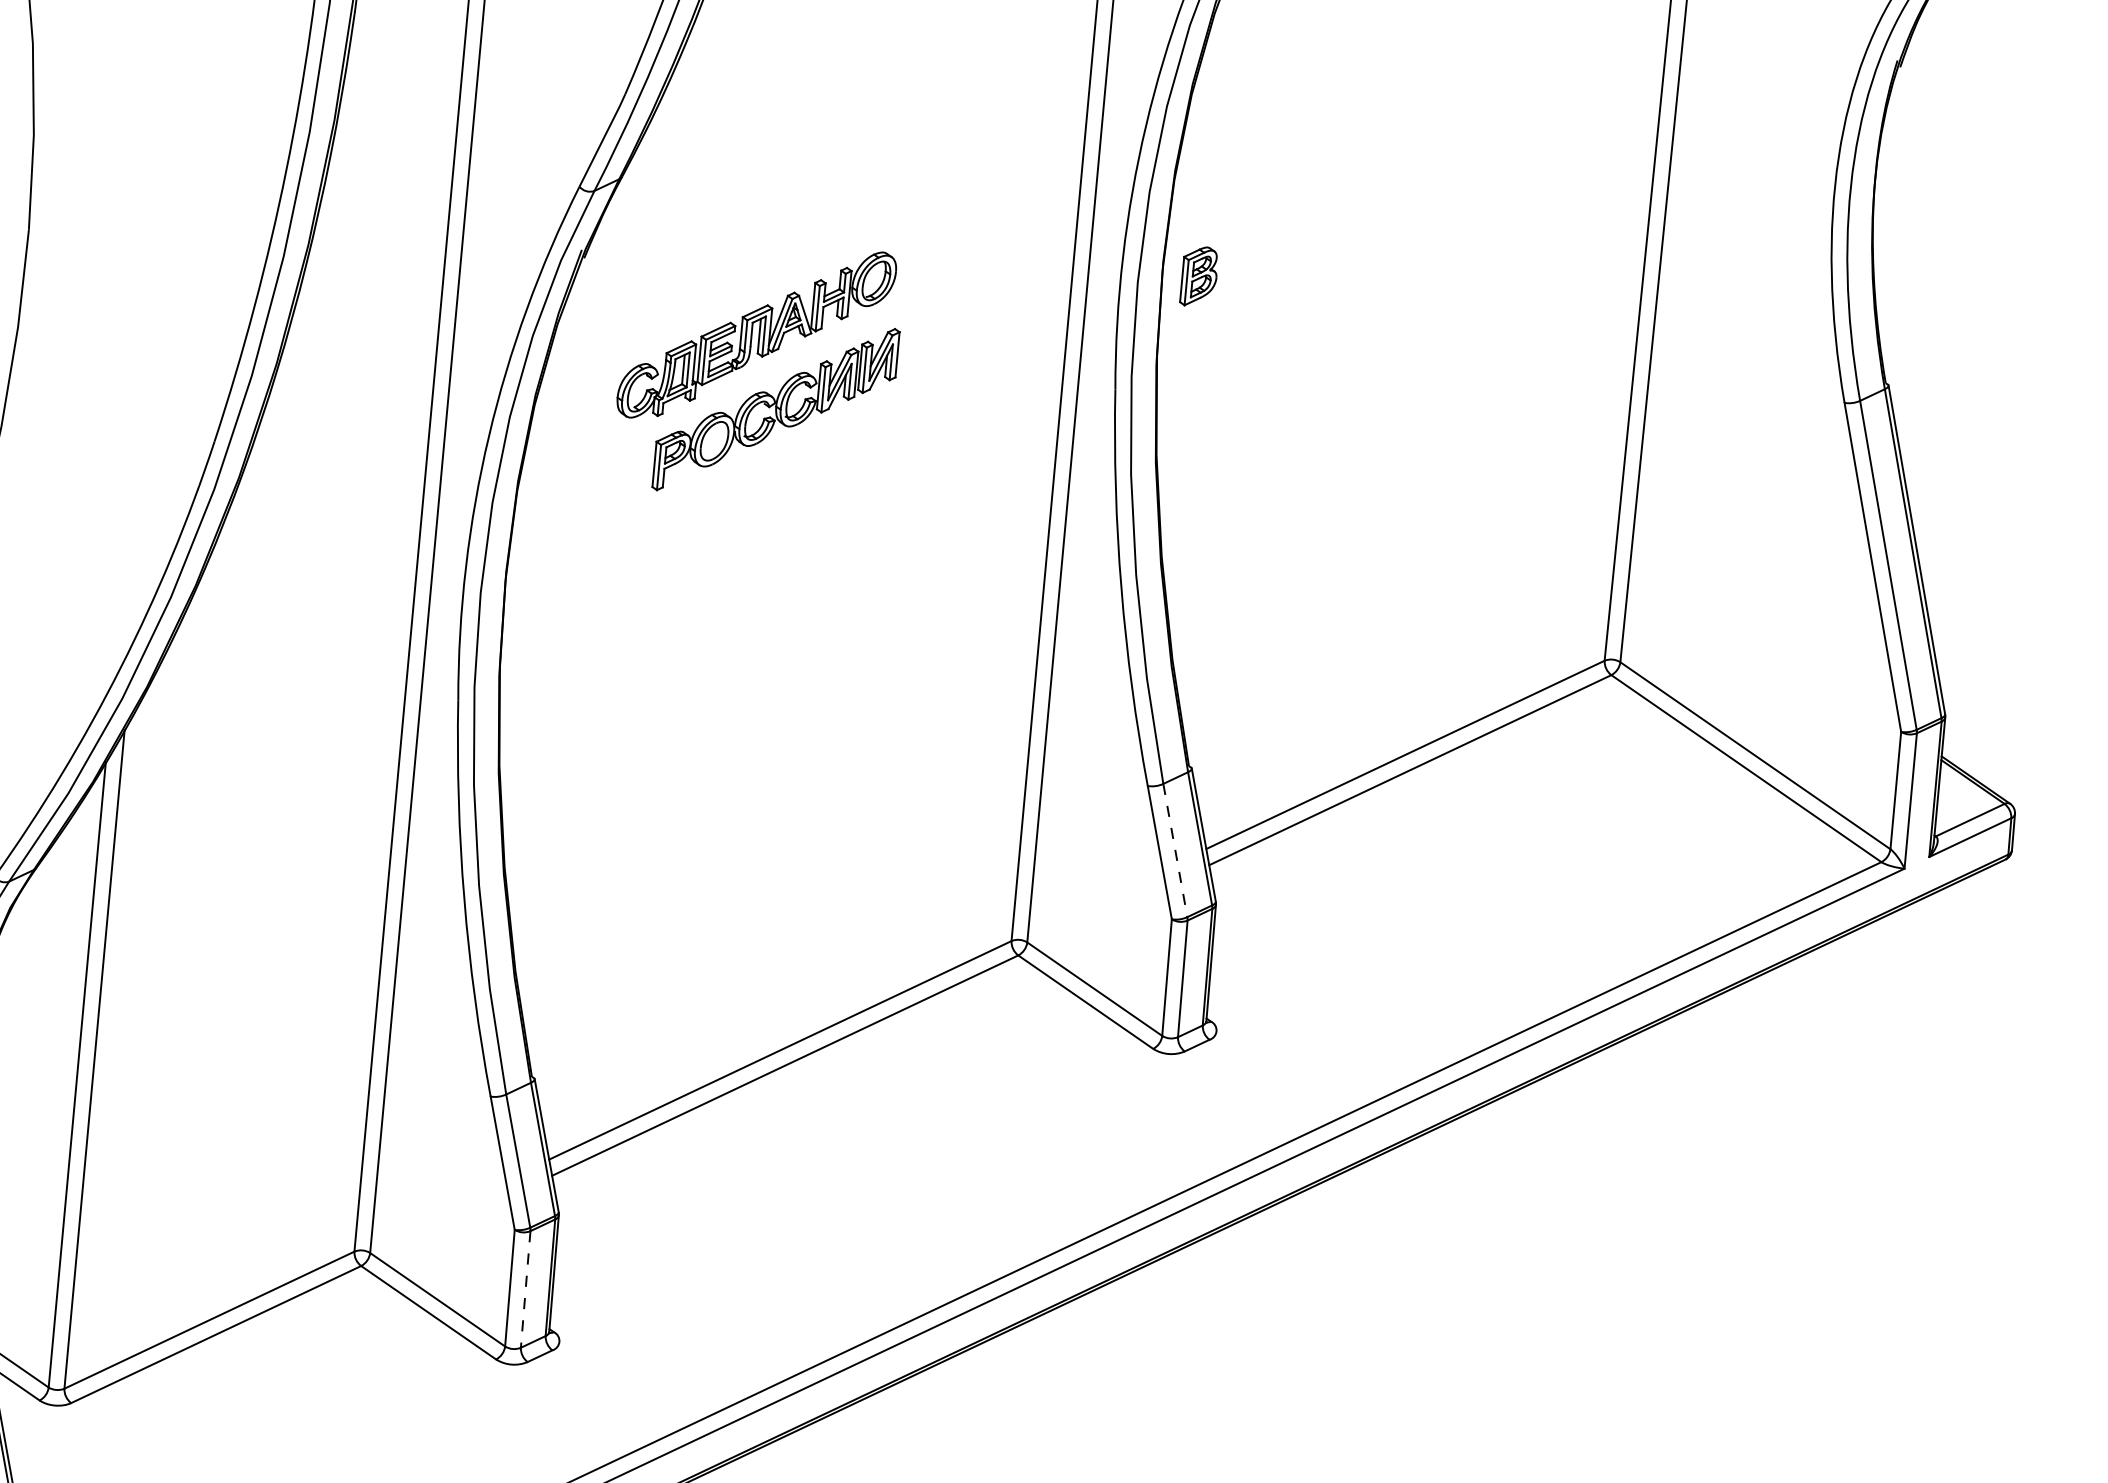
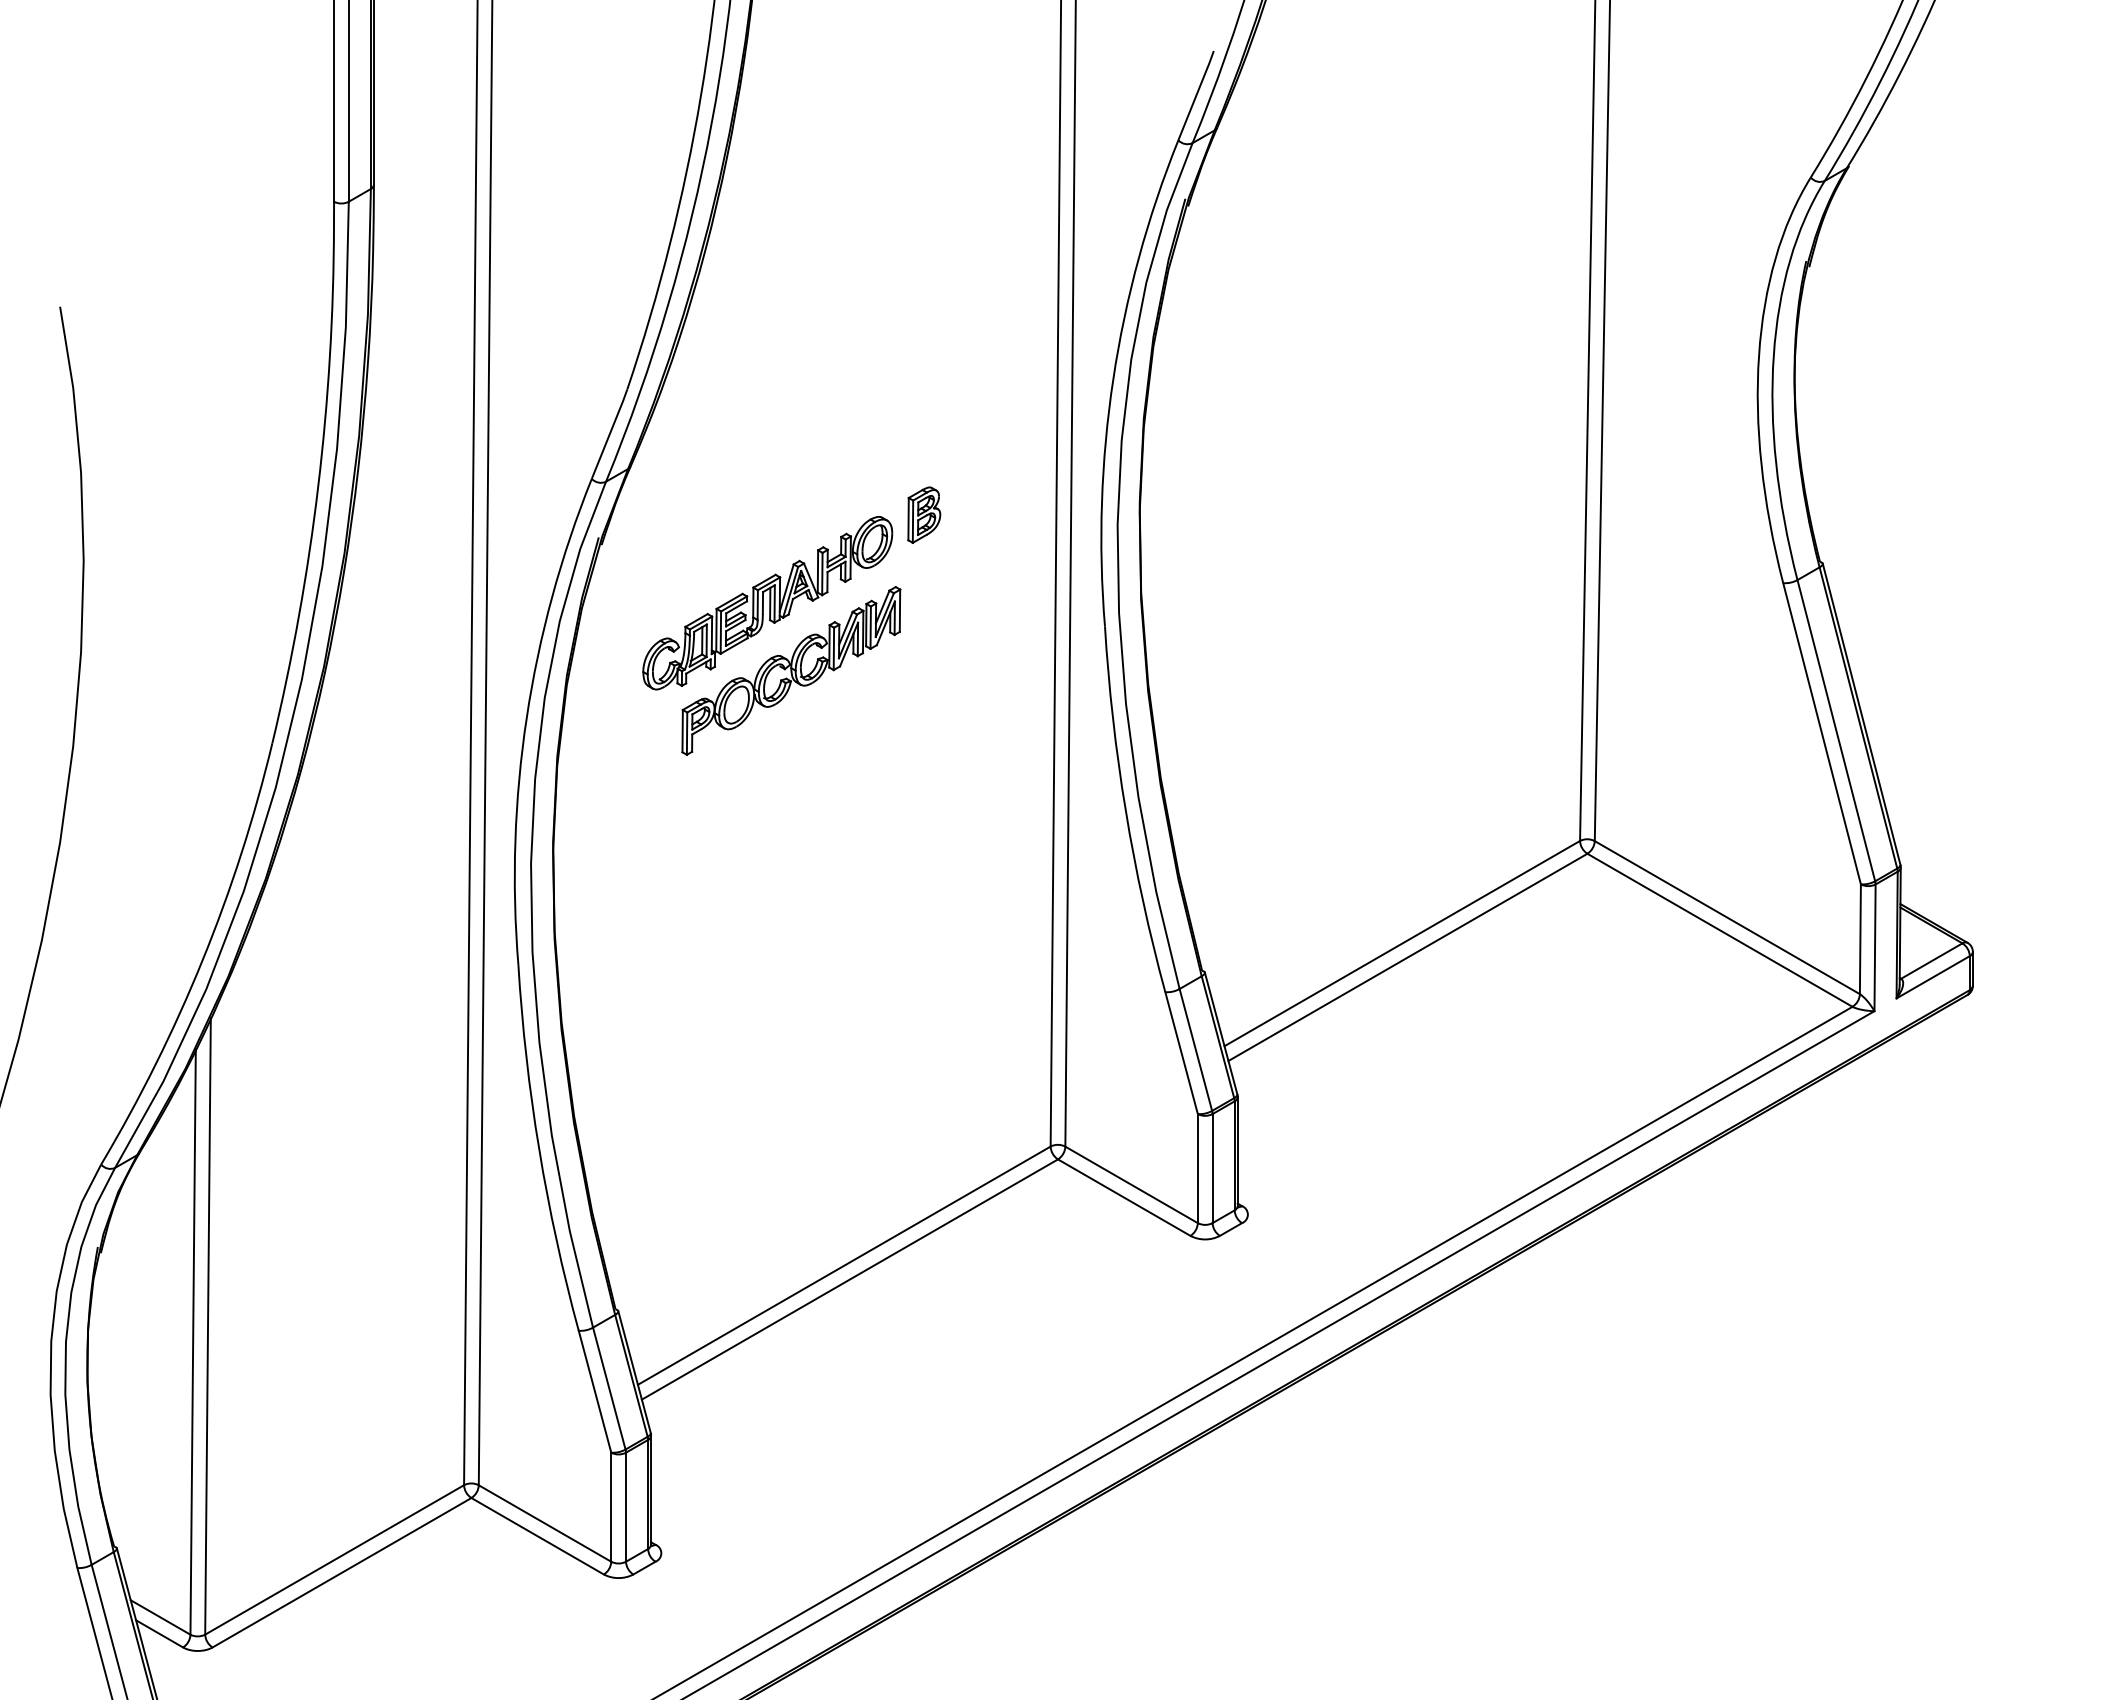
part: (1199, 275) -> (924, 514), moved
line: (1175, 851) -> (1196, 1050), dashed -> solid
line: (526, 1289) -> (626, 1507), dashed -> solid

